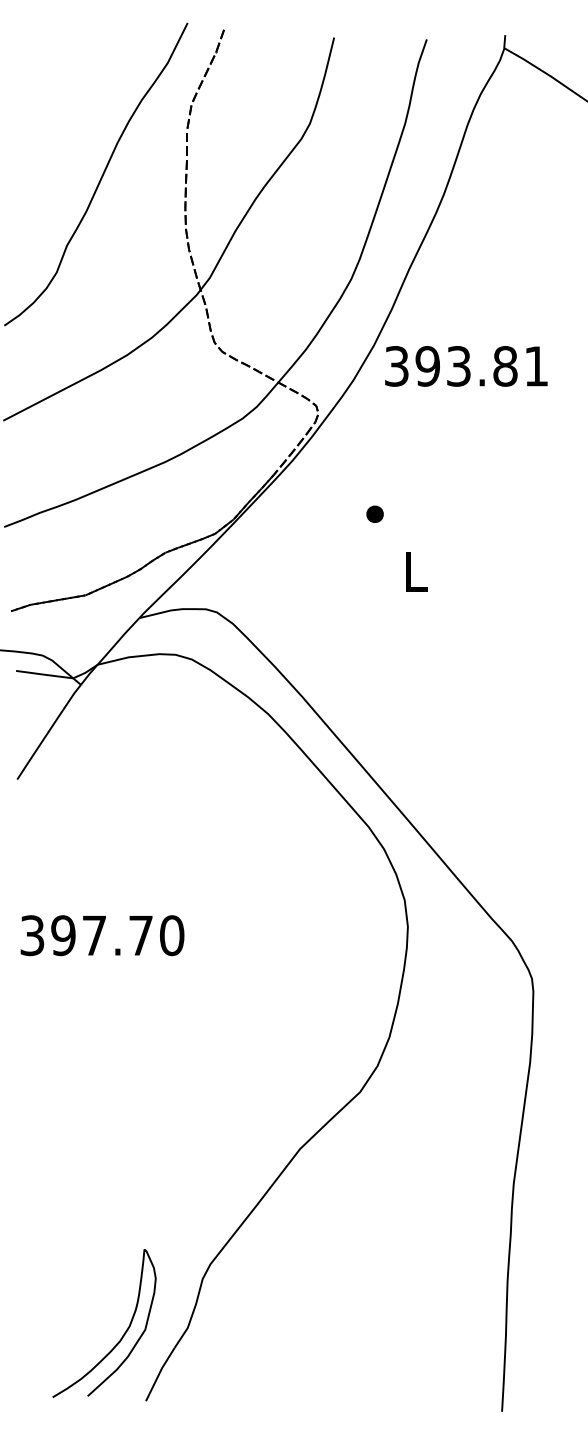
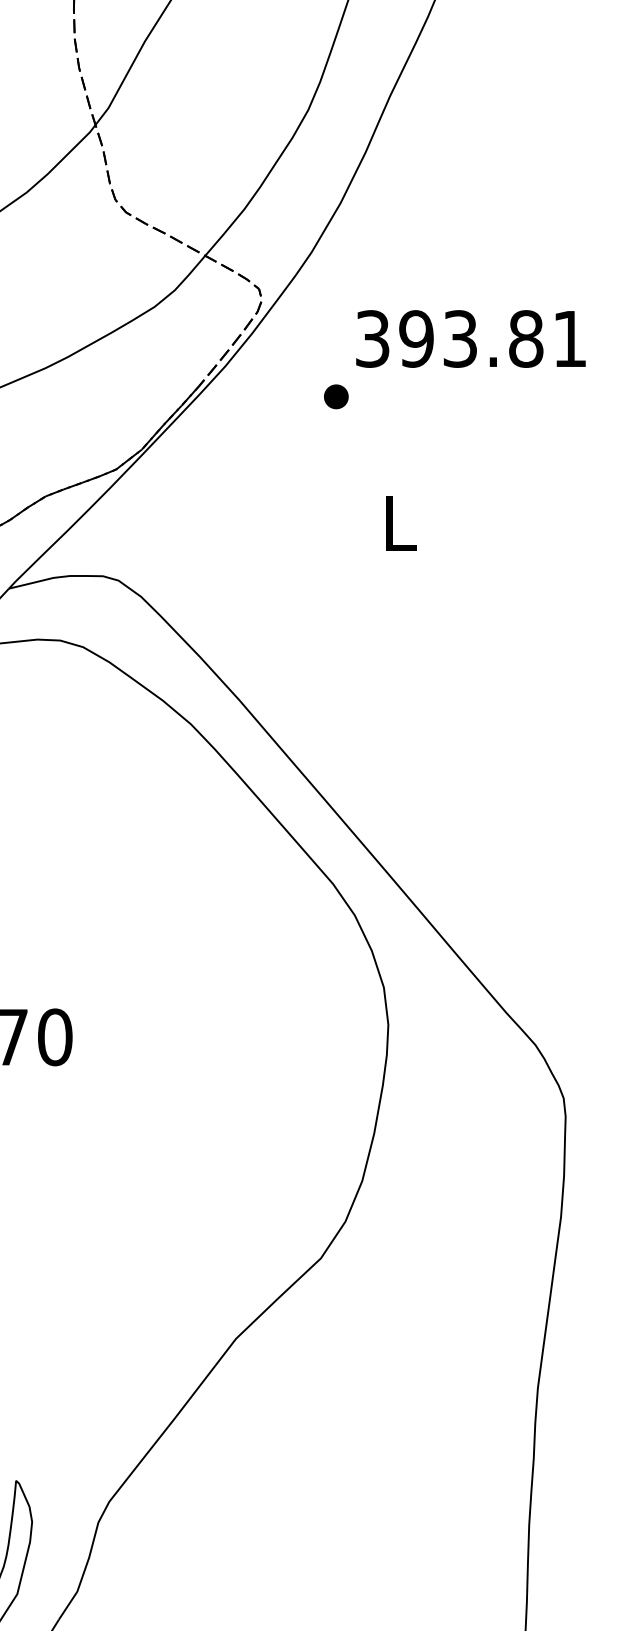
text: (466, 366) -> (471, 339), moved
part: (374, 513) -> (335, 395), moved

